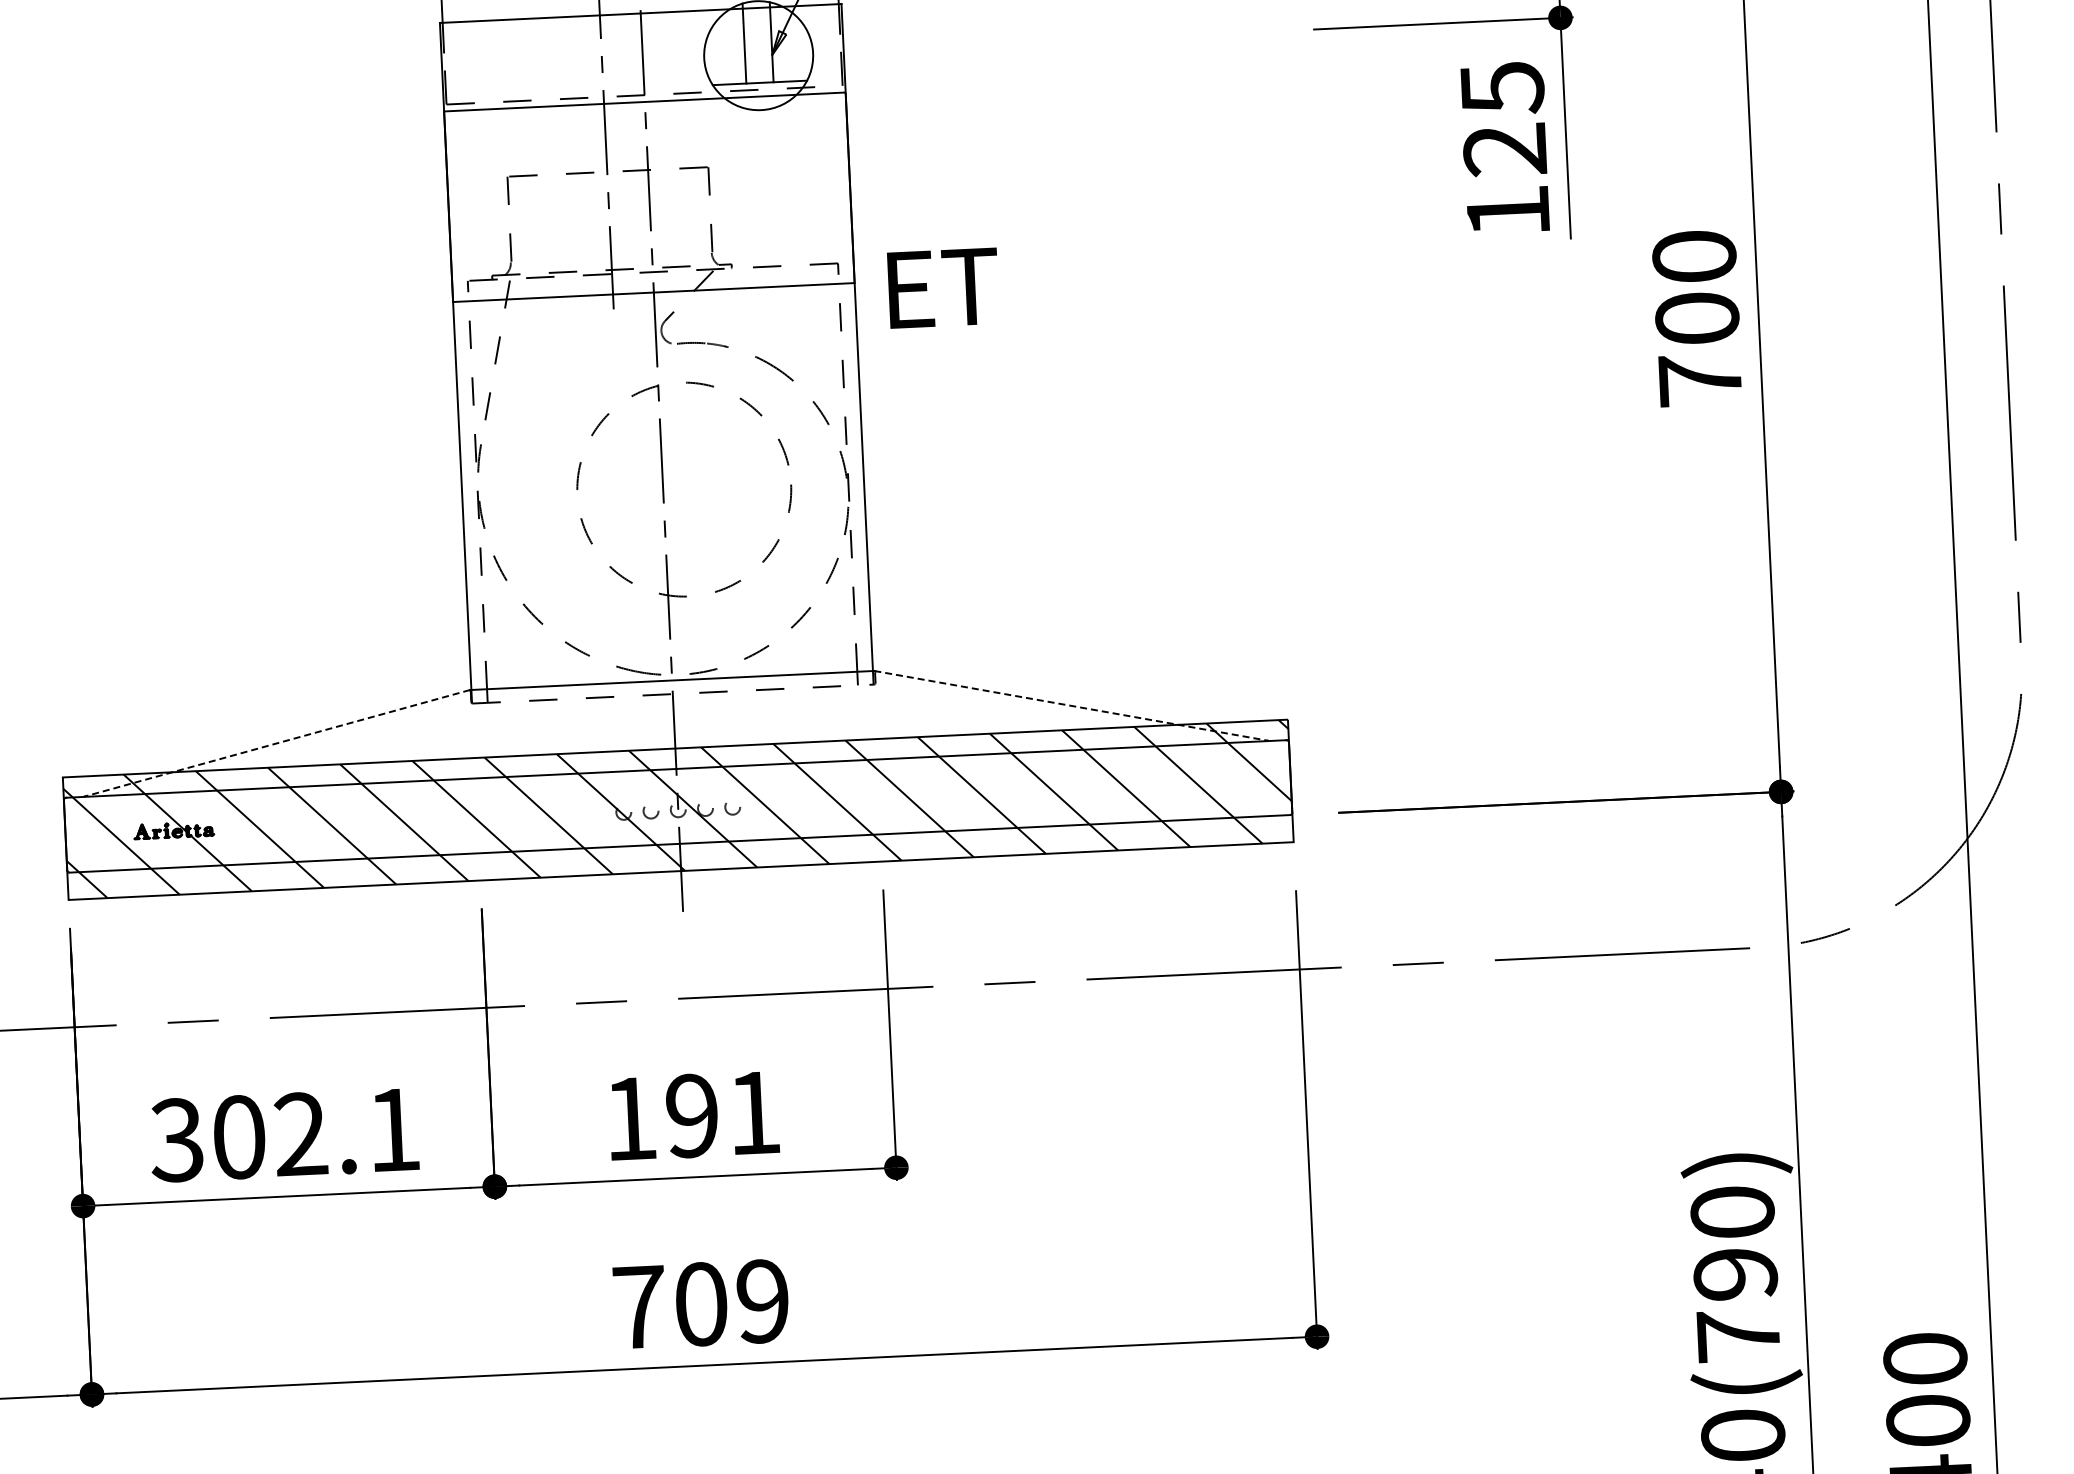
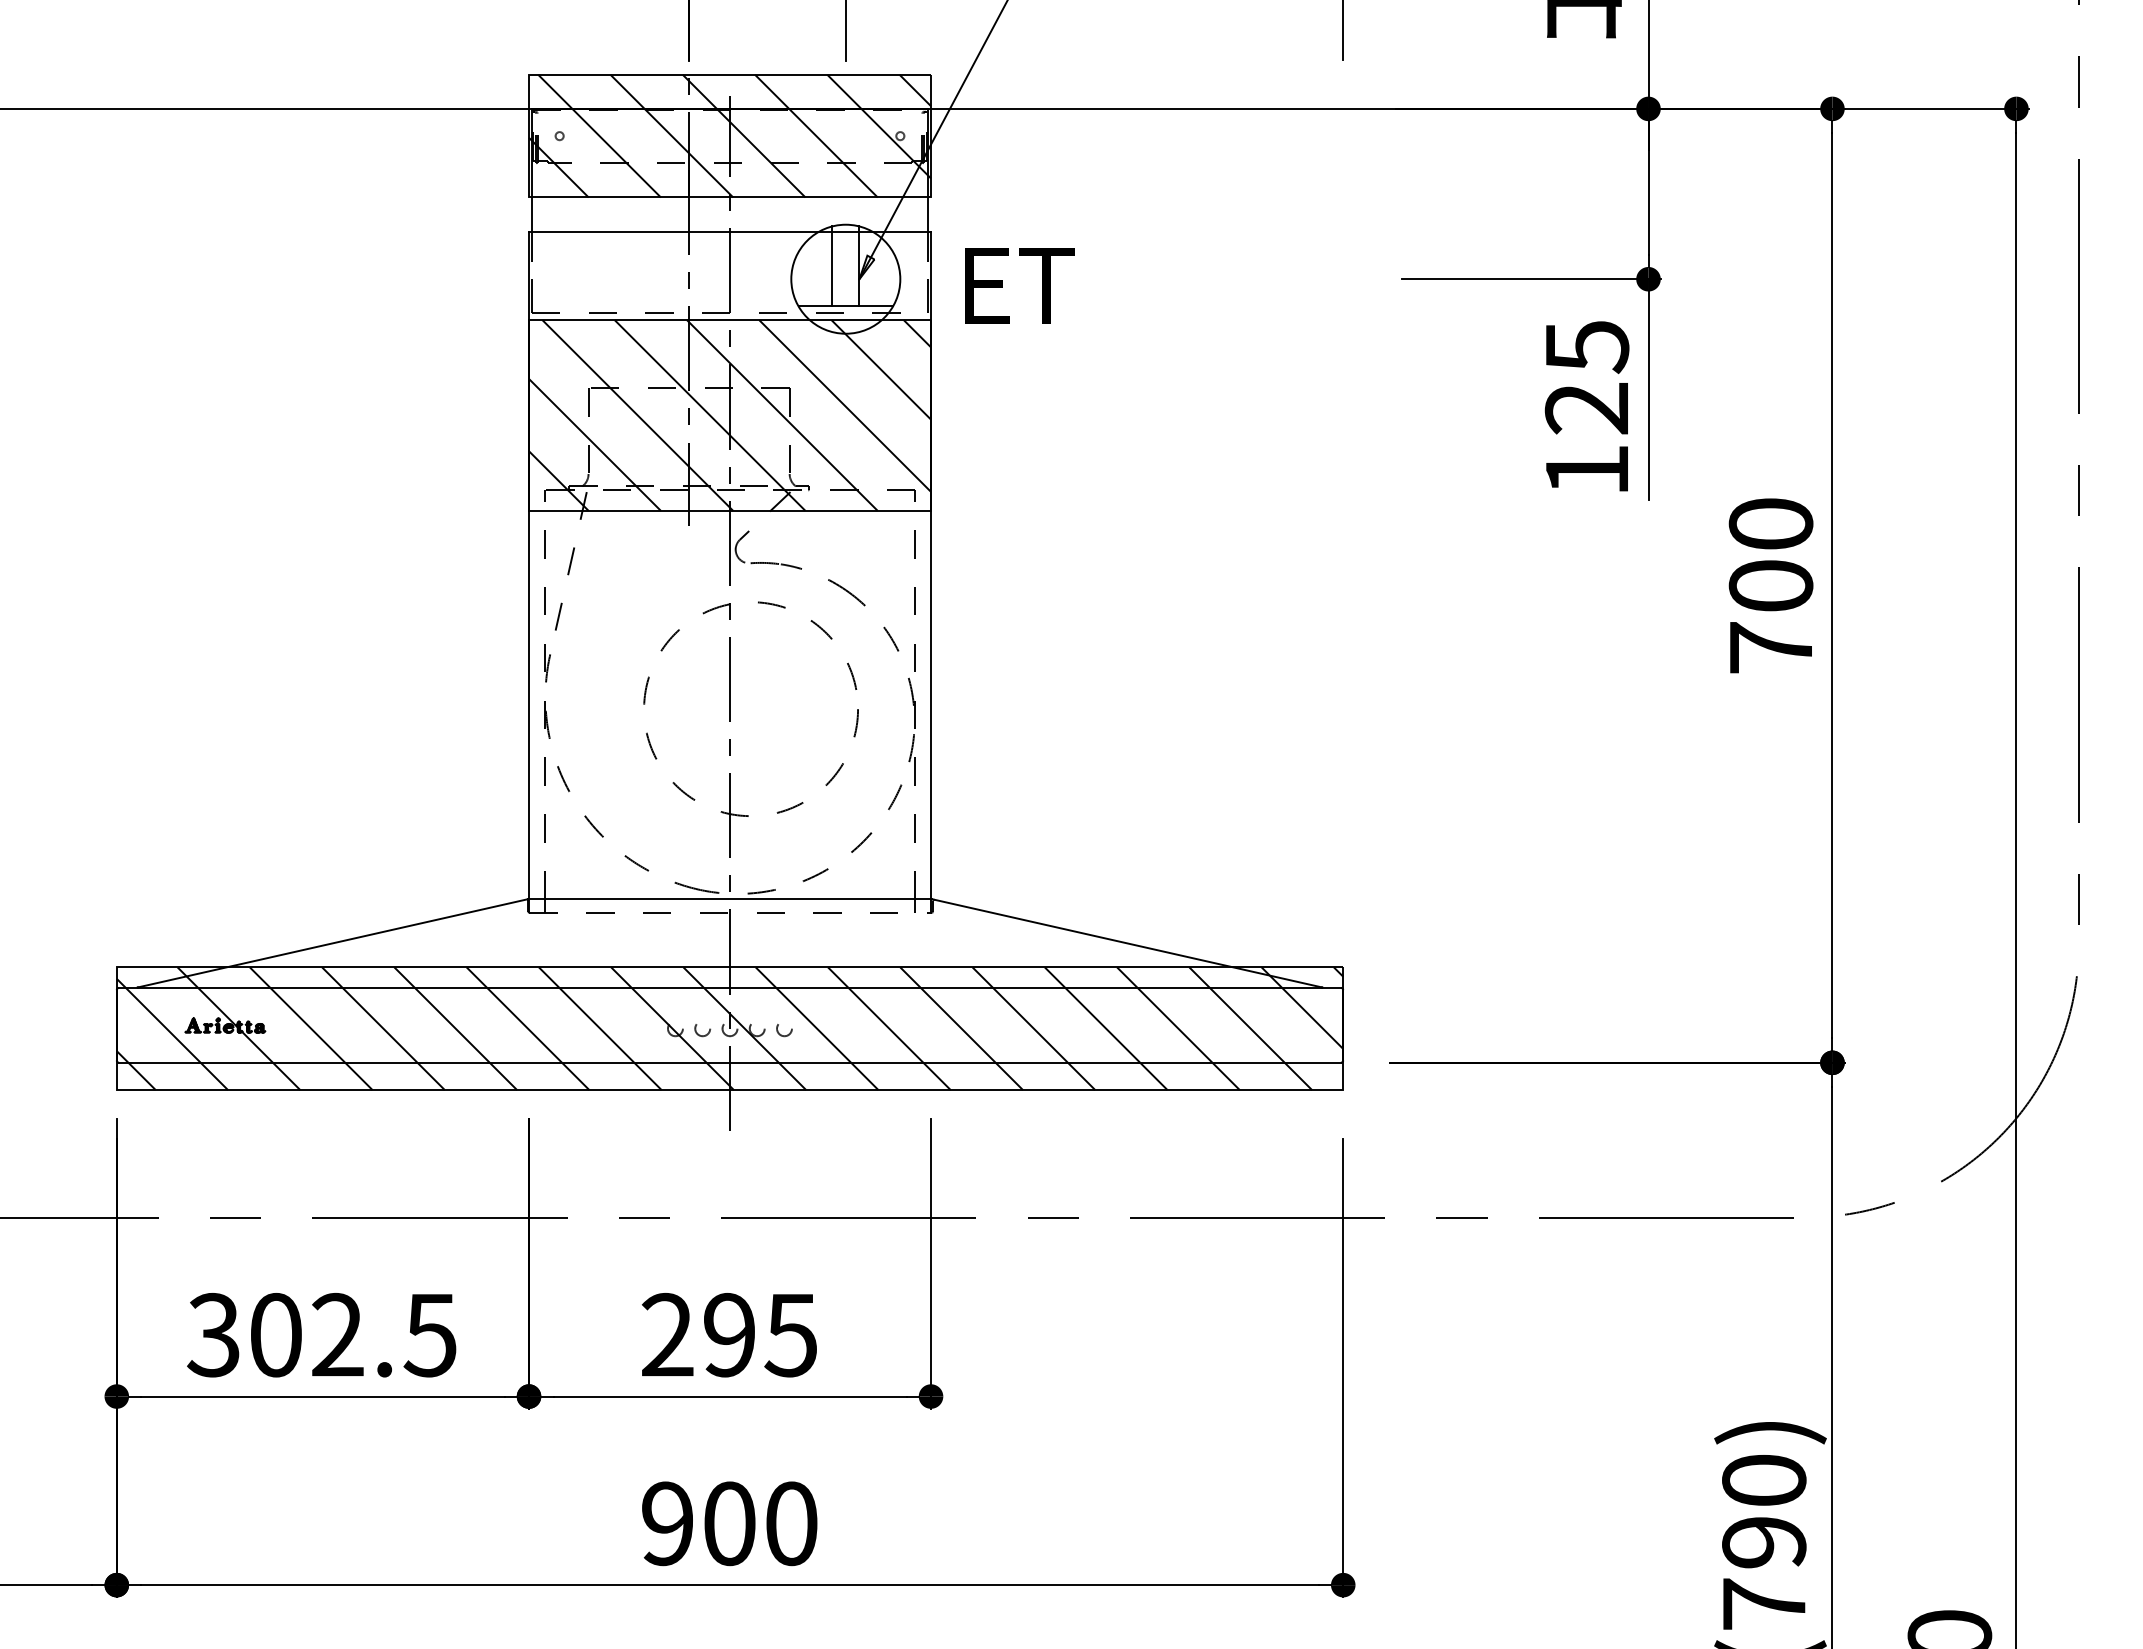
hatch: (649, 197) -> (730, 415), added
text: (943, 287) -> (1019, 285), moved
line: (1071, 705) -> (1127, 943), dashed -> solid
line: (277, 743) -> (332, 943), dashed -> solid
text: (691, 1115) -> (728, 1334), 191 -> 295
text: (392, 1130) -> (429, 1335), 302.1 -> 302.5
text: (701, 1304) -> (729, 1523), 709 -> 900

